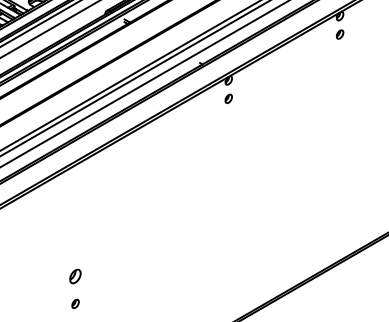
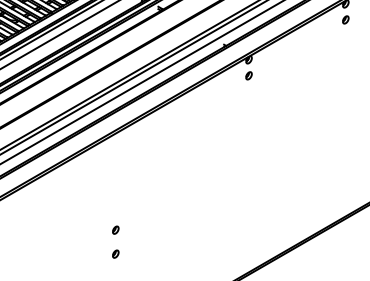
part: (75, 275) -> (115, 229), size x0.62

